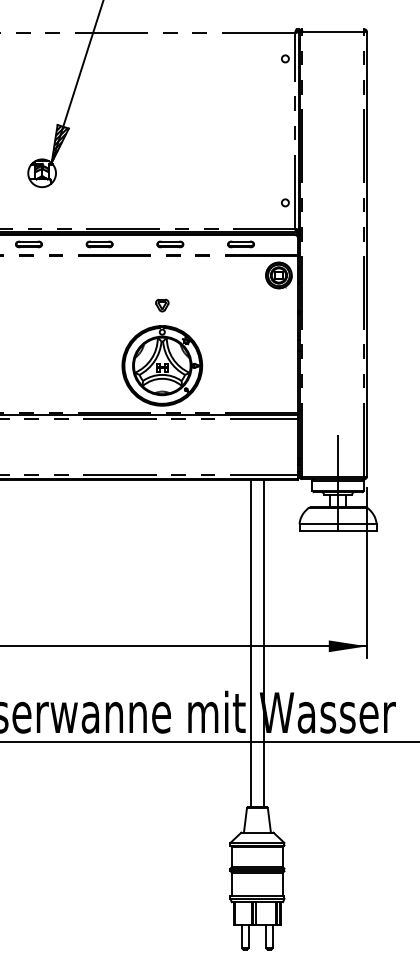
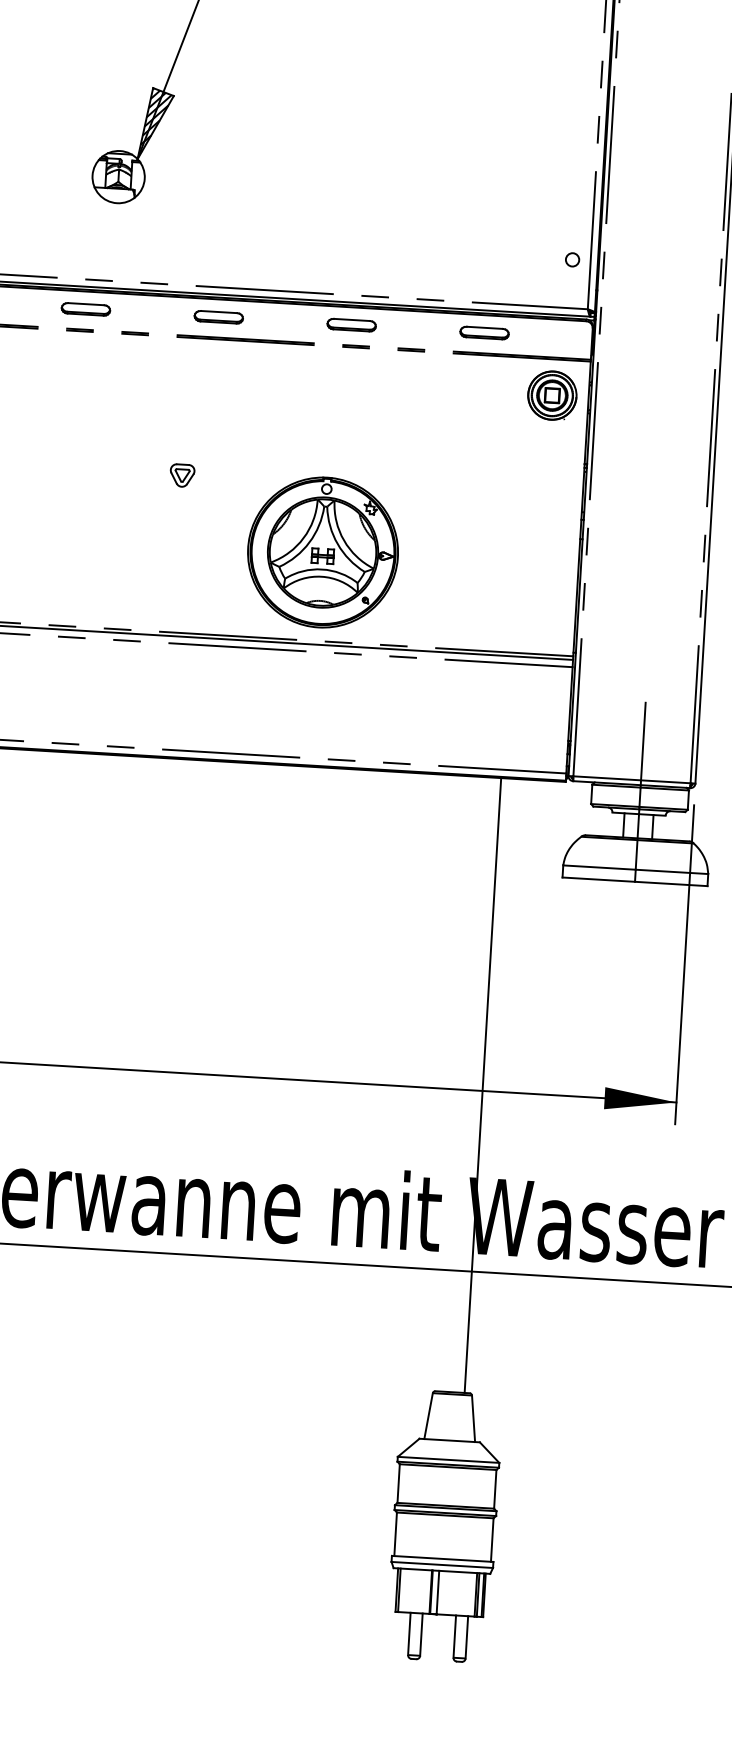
part: (162, 305) -> (182, 475), moved
line: (251, 642) -> (459, 1082), removed

